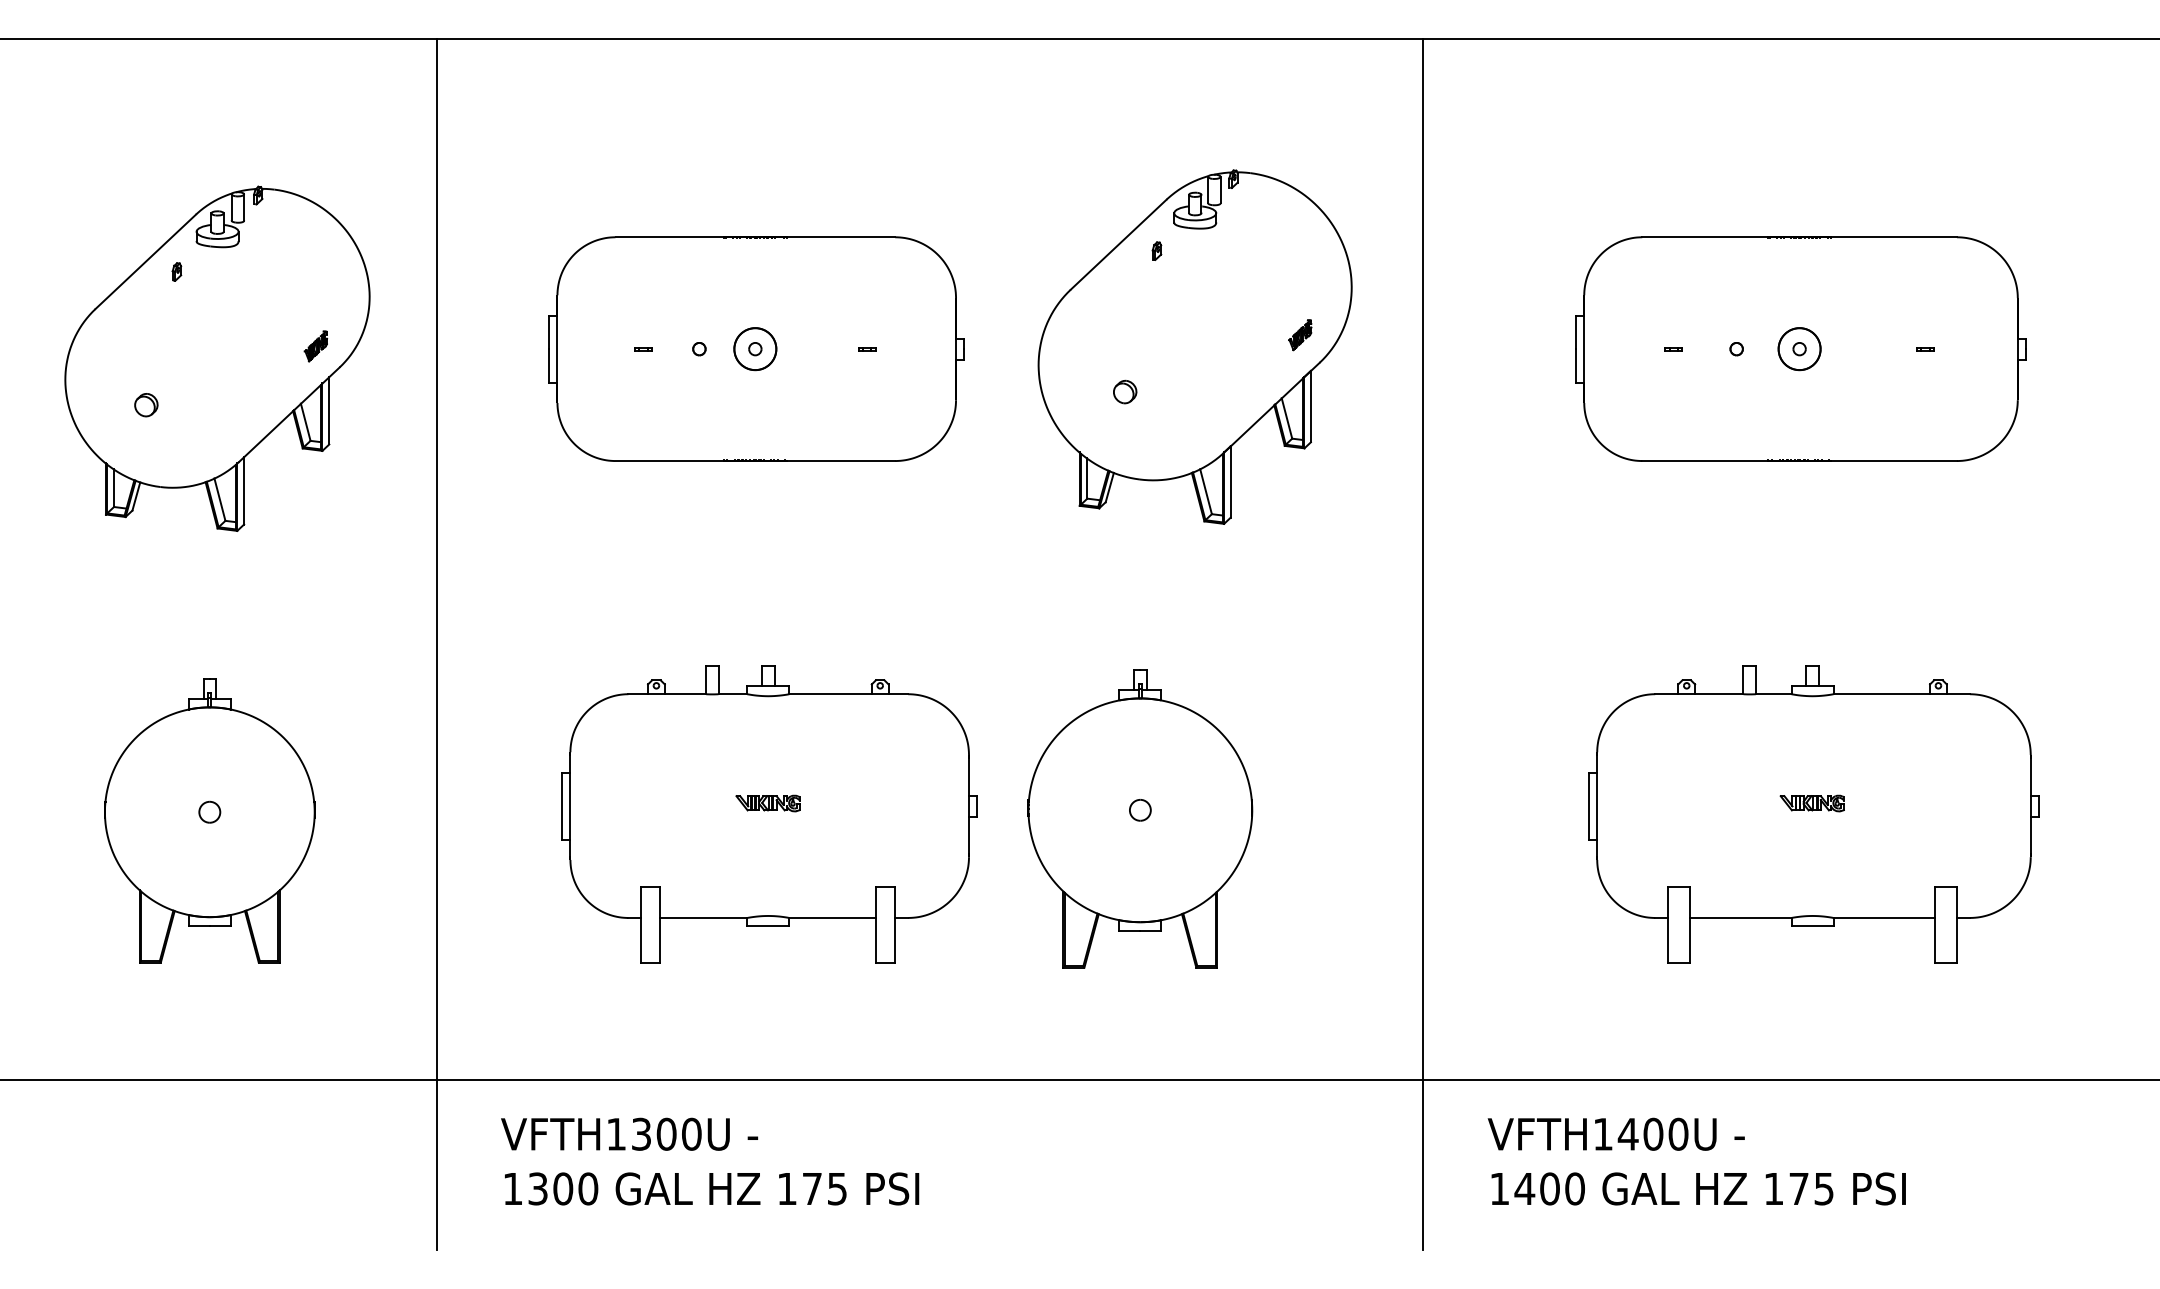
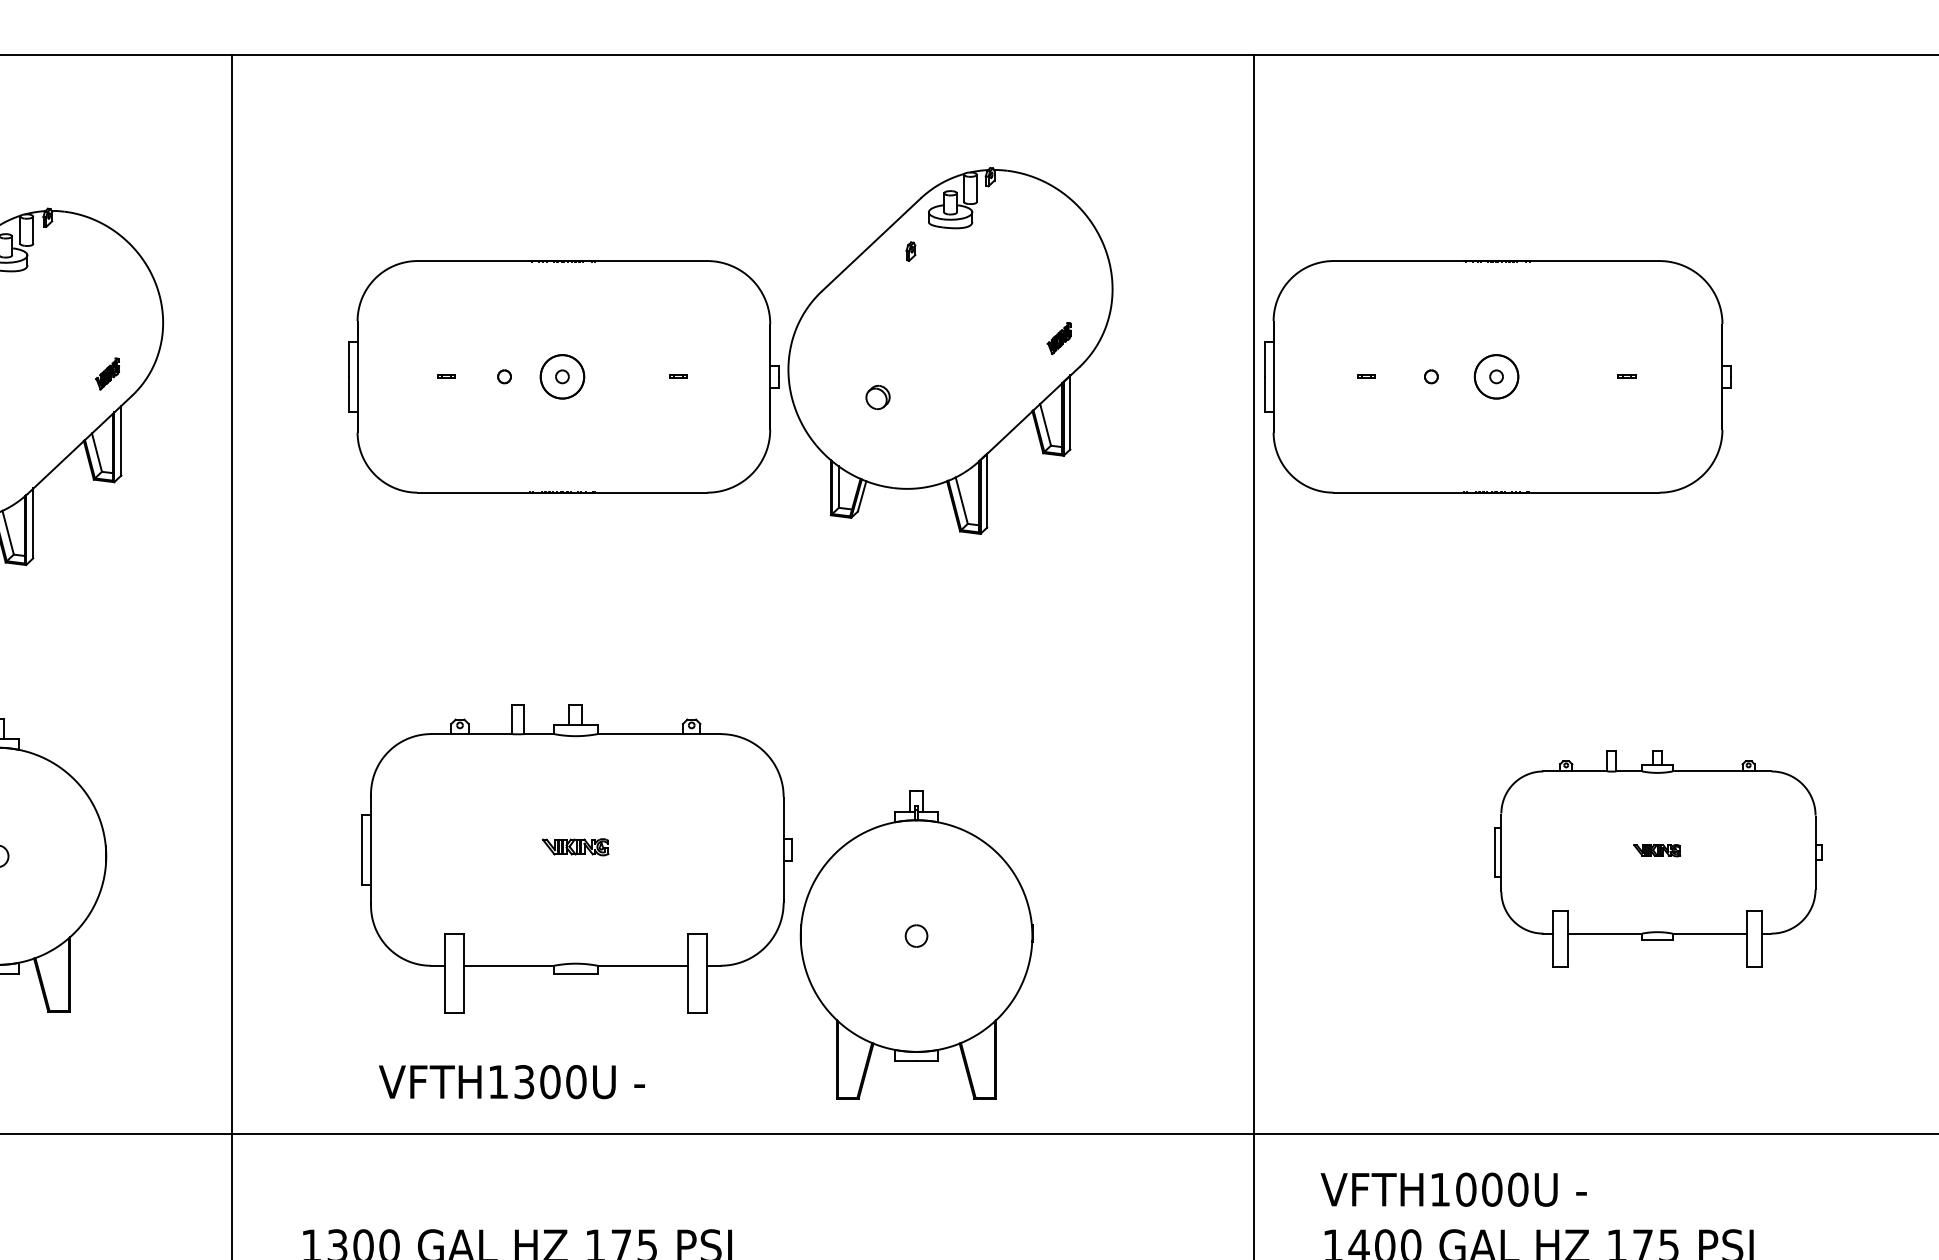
part: (1194, 346) -> (949, 350), moved
part: (1800, 348) -> (1497, 376), moved
part: (1813, 814) -> (1657, 858), size x0.7
part: (1140, 818) -> (916, 944), moved
text: (629, 1133) -> (511, 1081), moved
text: (1627, 1133) -> (1465, 1188), VFTH1400U -> VFTH1000U

